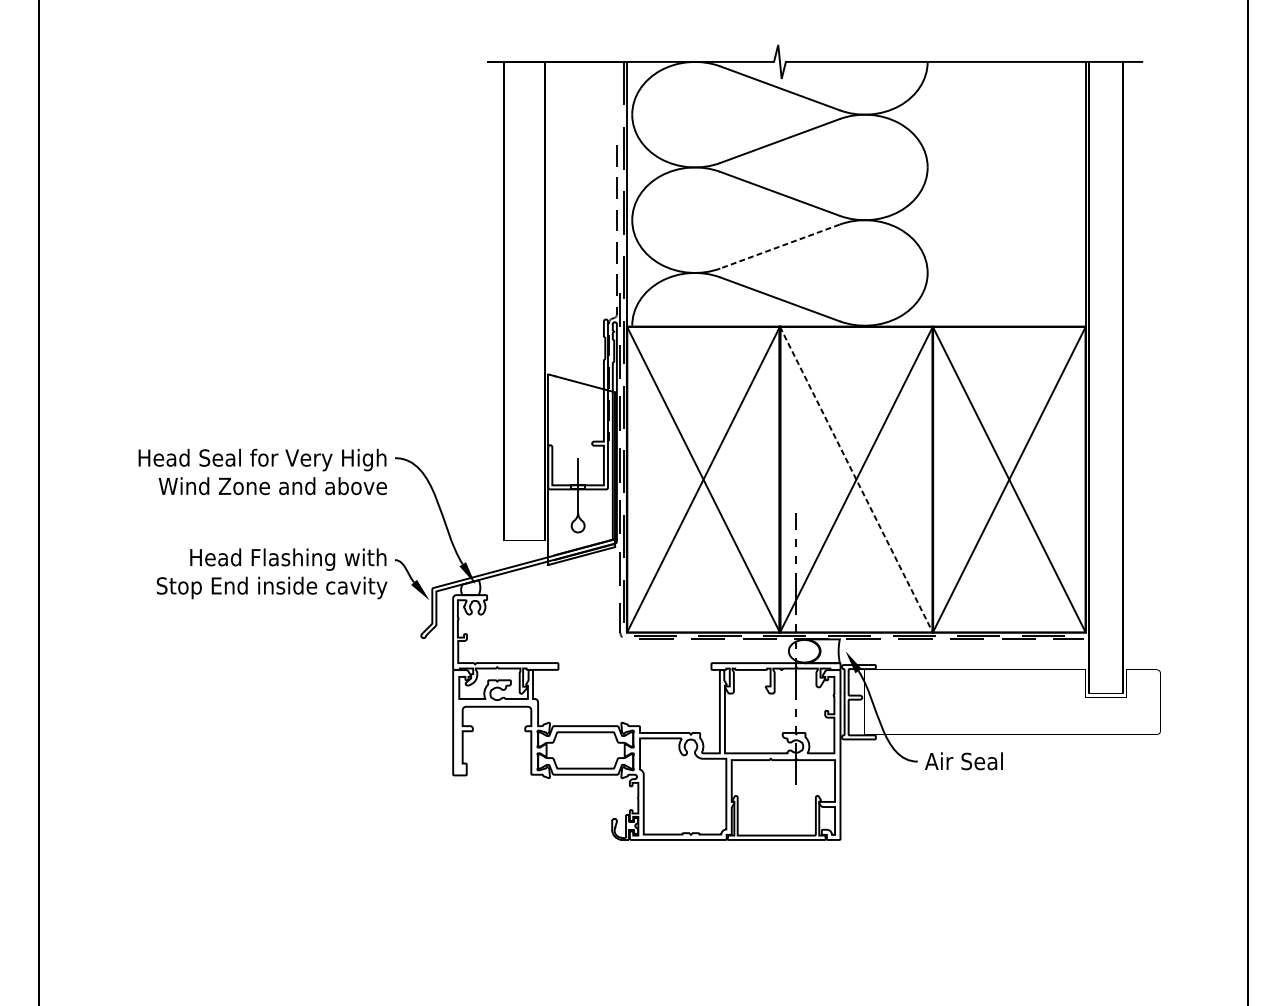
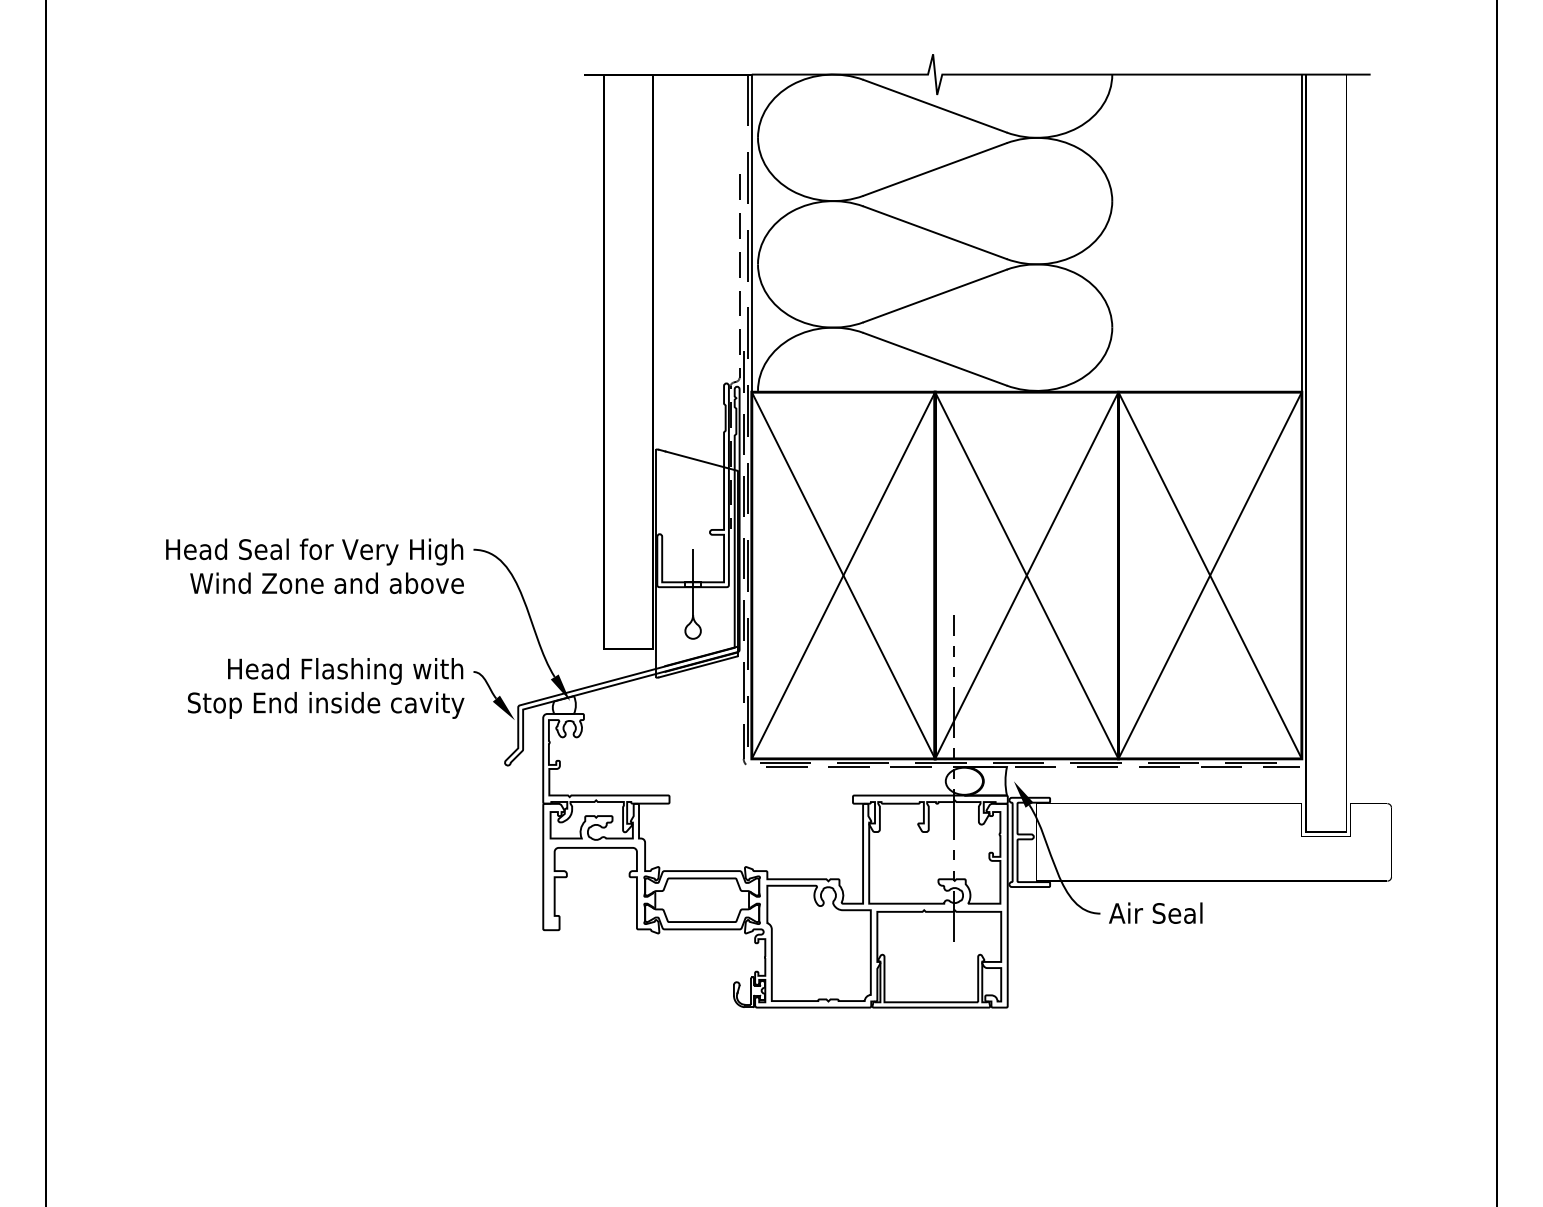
line: (779, 246) -> (934, 296), dashed -> solid
line: (856, 479) -> (1026, 575), dashed -> solid

